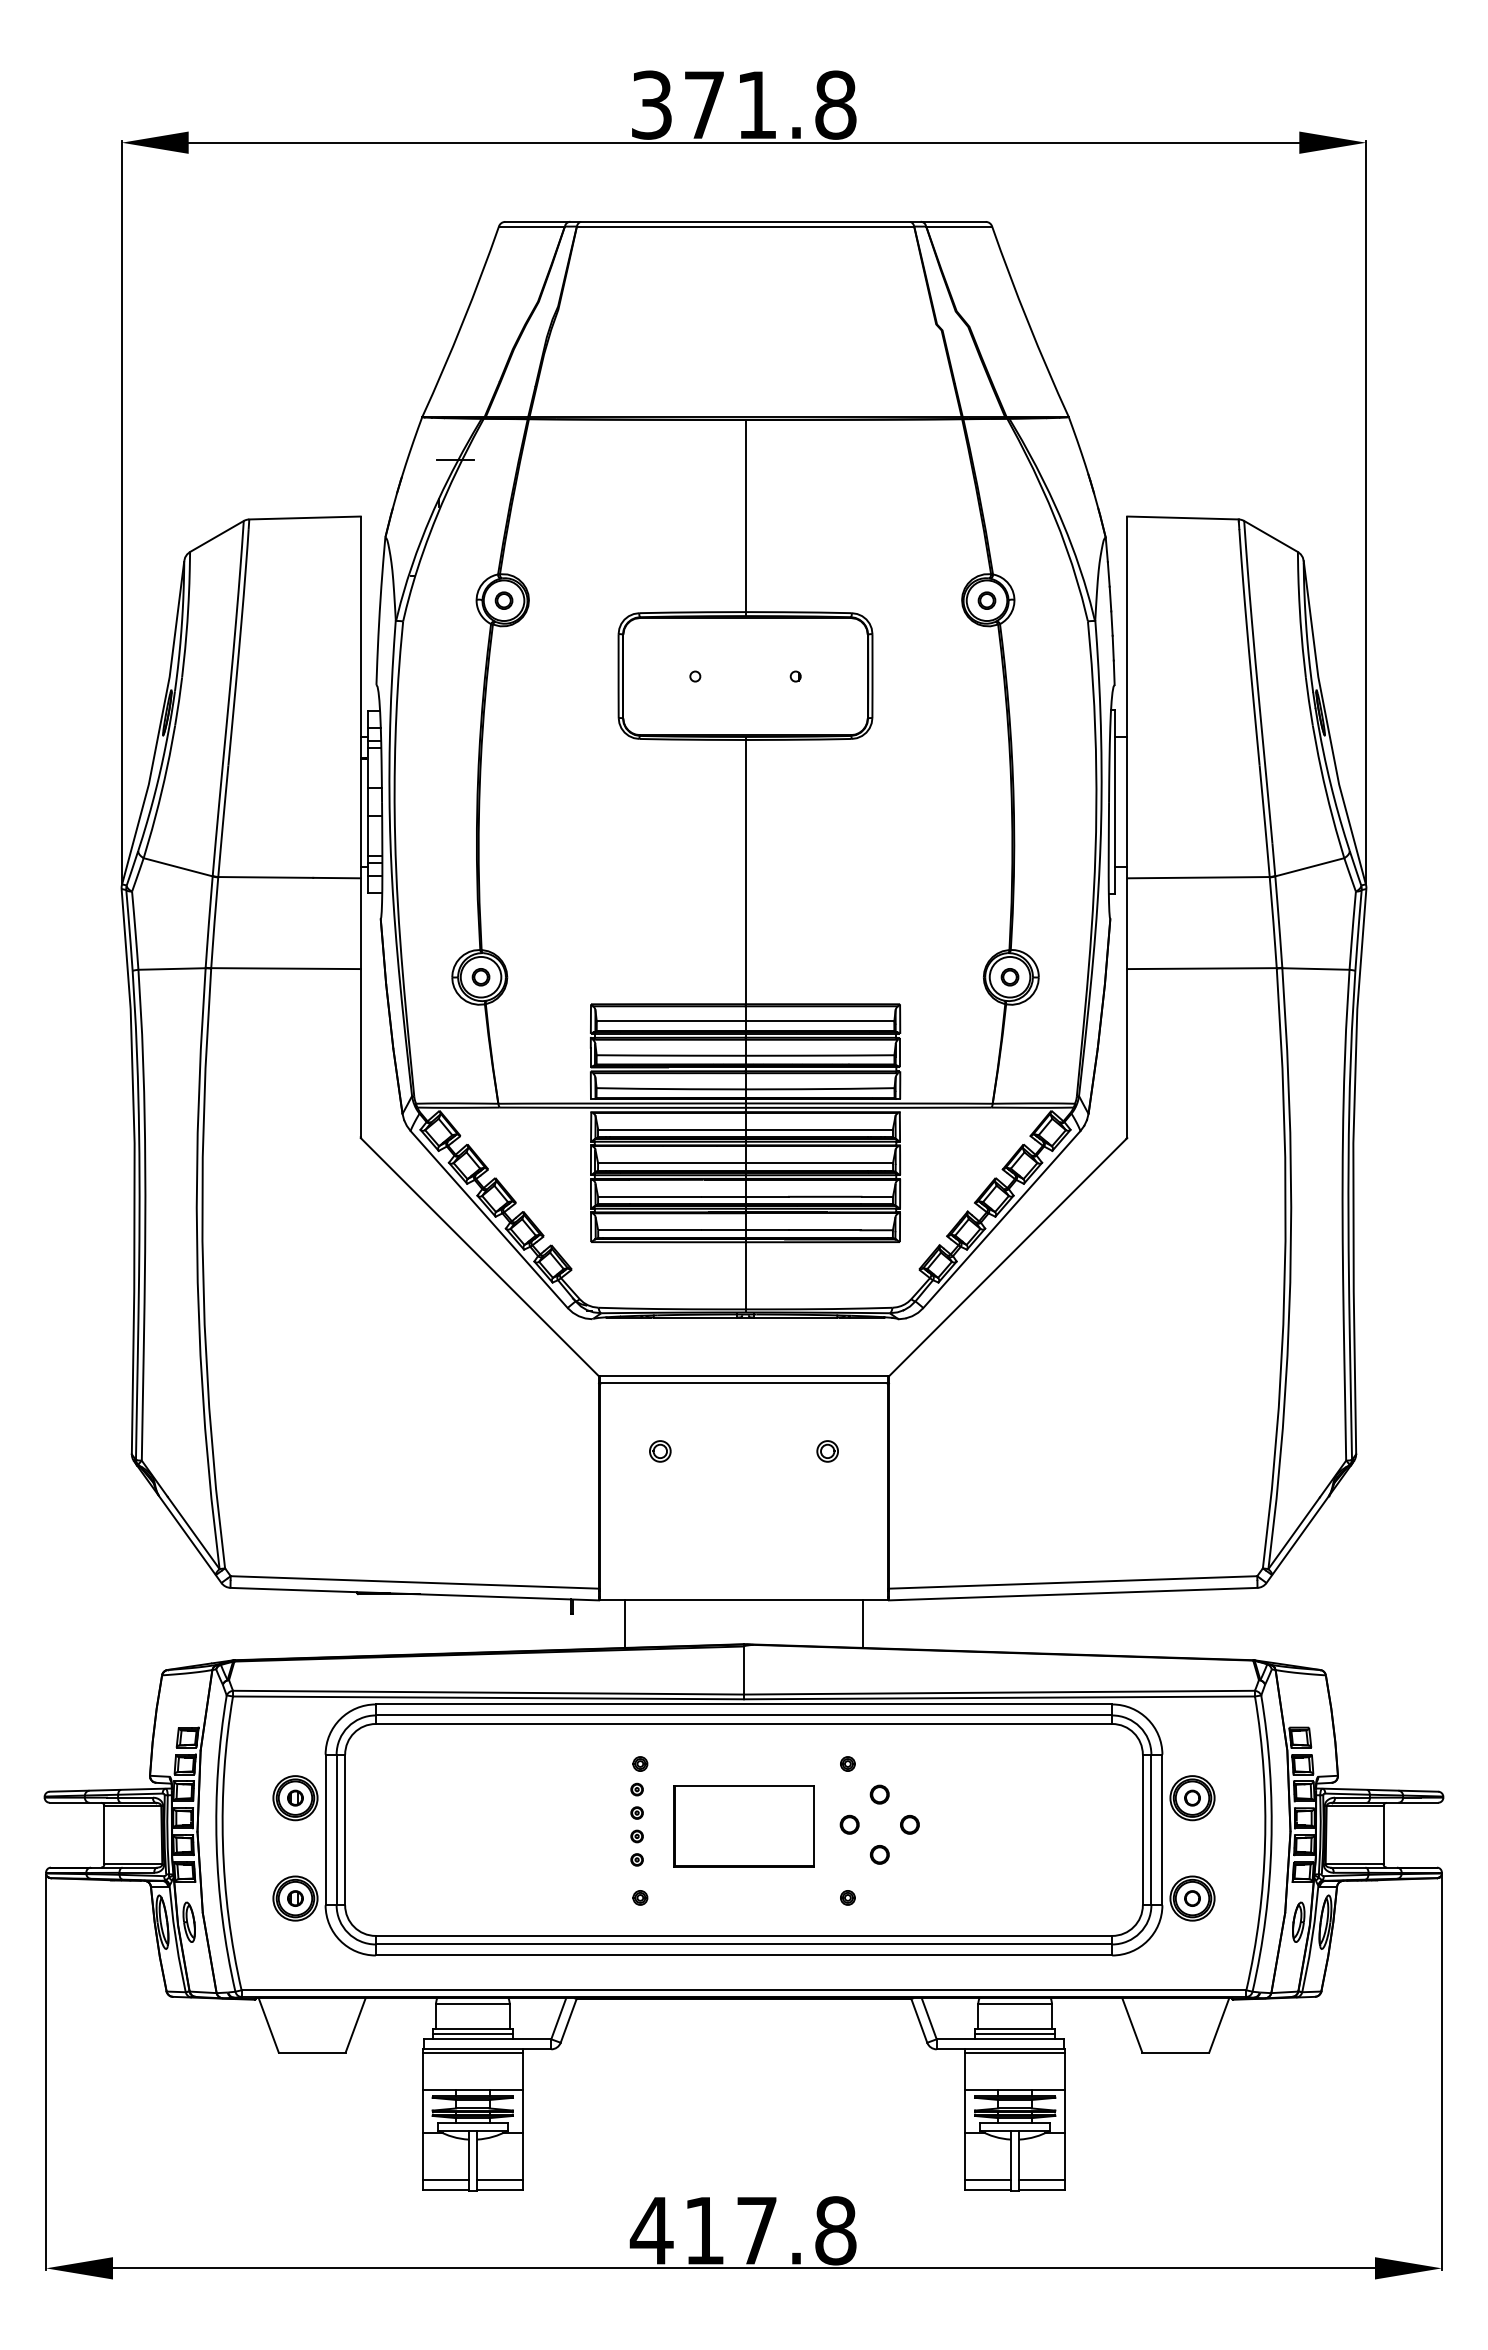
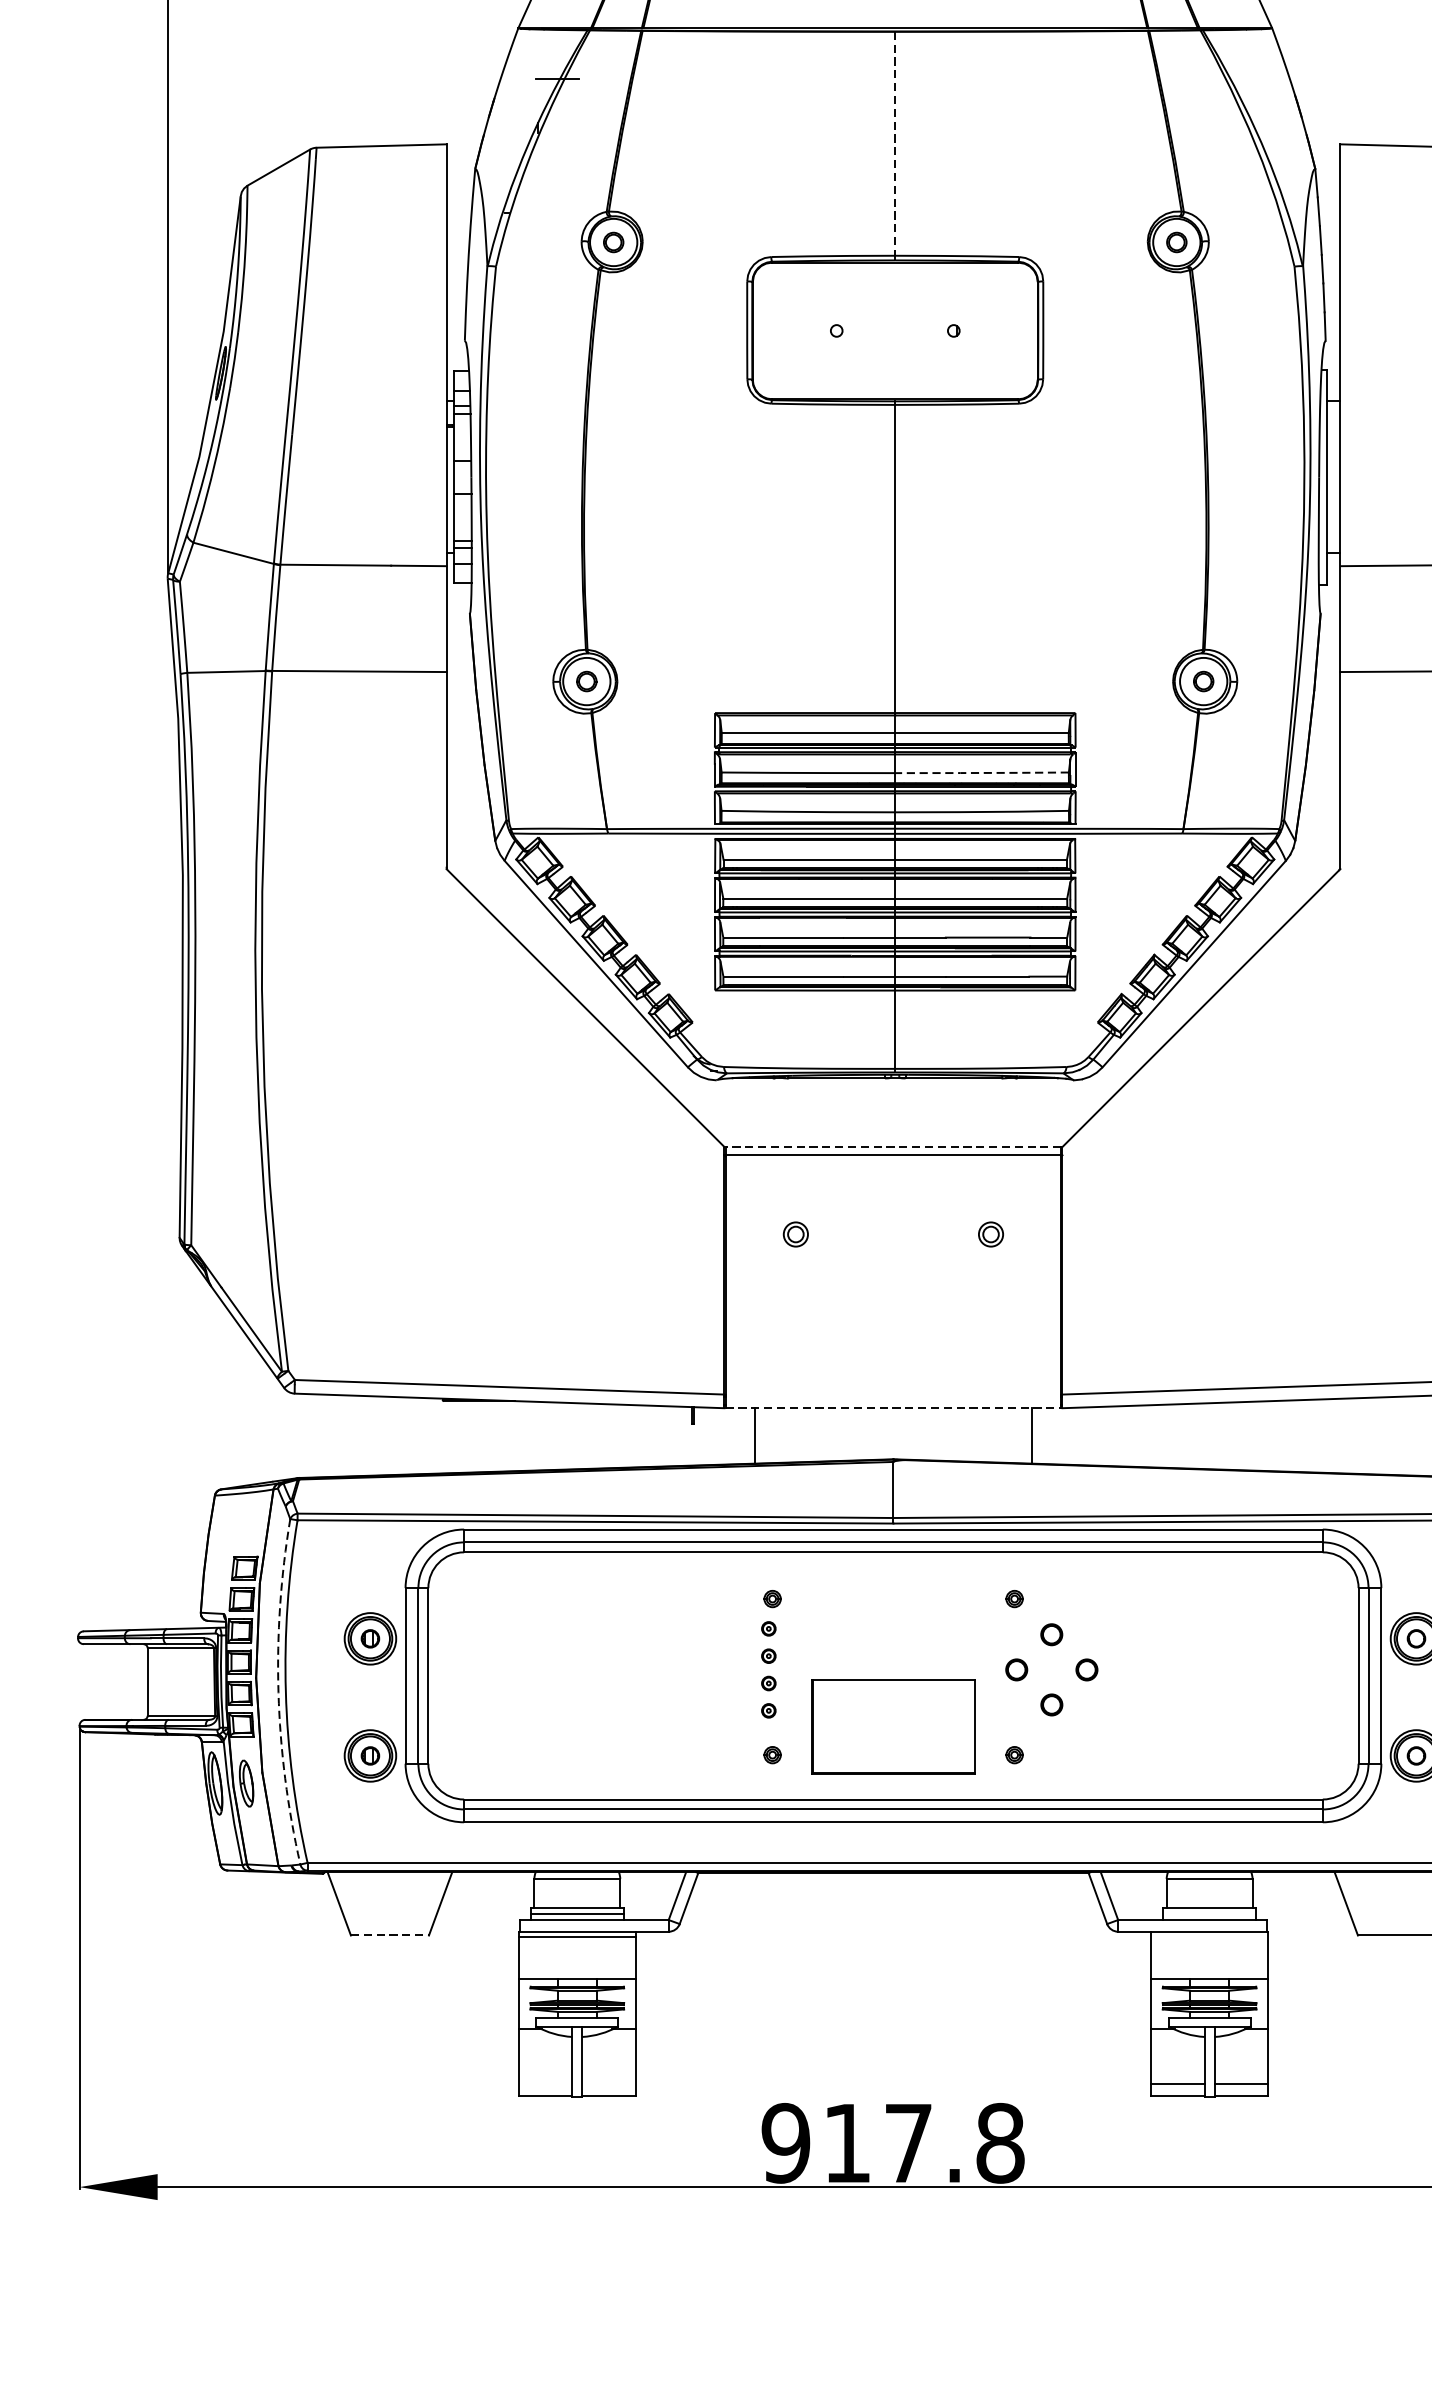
line: (745, 516) -> (895, 144), solid -> dashed
line: (820, 1055) -> (982, 772), solid -> dashed
line: (744, 1376) -> (894, 1147), solid -> dashed
line: (744, 1600) -> (894, 1408), solid -> dashed
part: (743, 1826) -> (892, 1726), moved
arc: (216, 1844) -> (278, 1692), solid -> dashed
line: (1014, 2034) -> (1208, 1914), removed
line: (312, 2052) -> (390, 1935), solid -> dashed
line: (1014, 2053) -> (1208, 1936), removed
line: (445, 2179) -> (545, 2083), removed
line: (500, 2179) -> (609, 2083), removed
text: (651, 2230) -> (785, 2142), 417.8 -> 917.8

